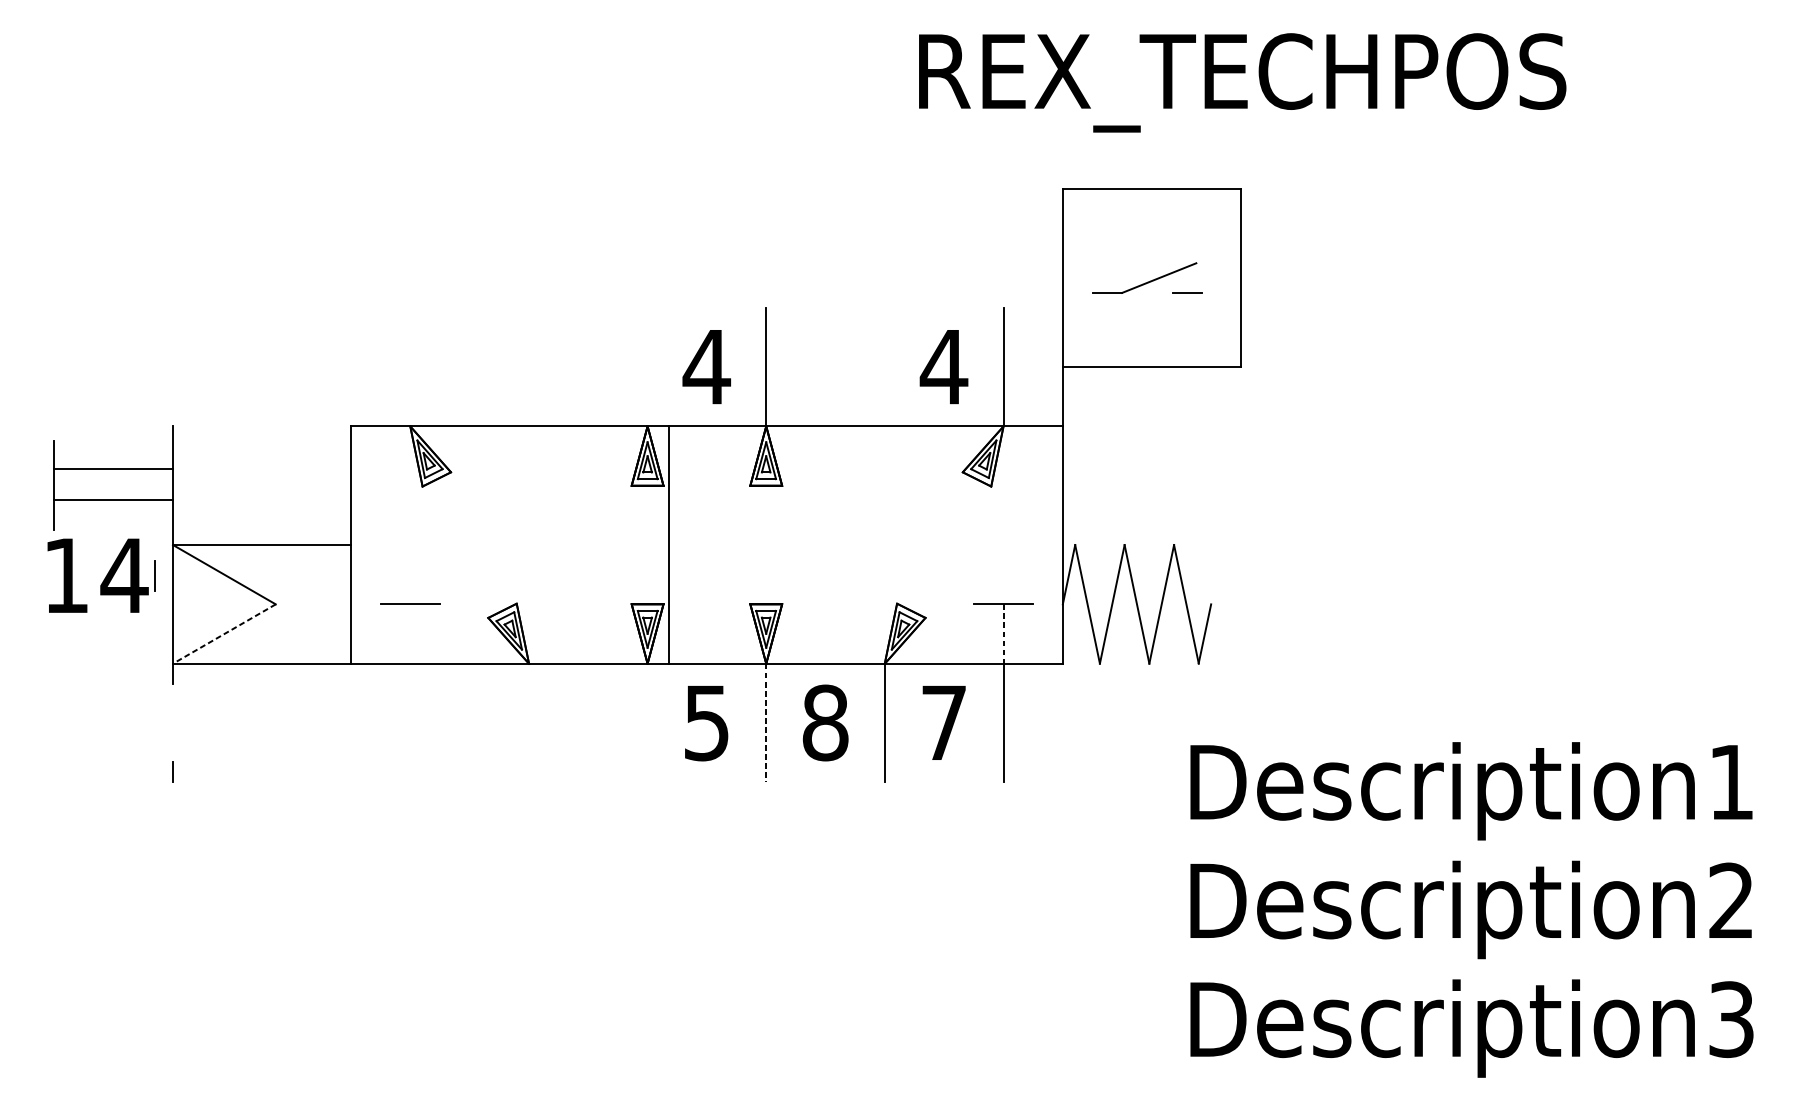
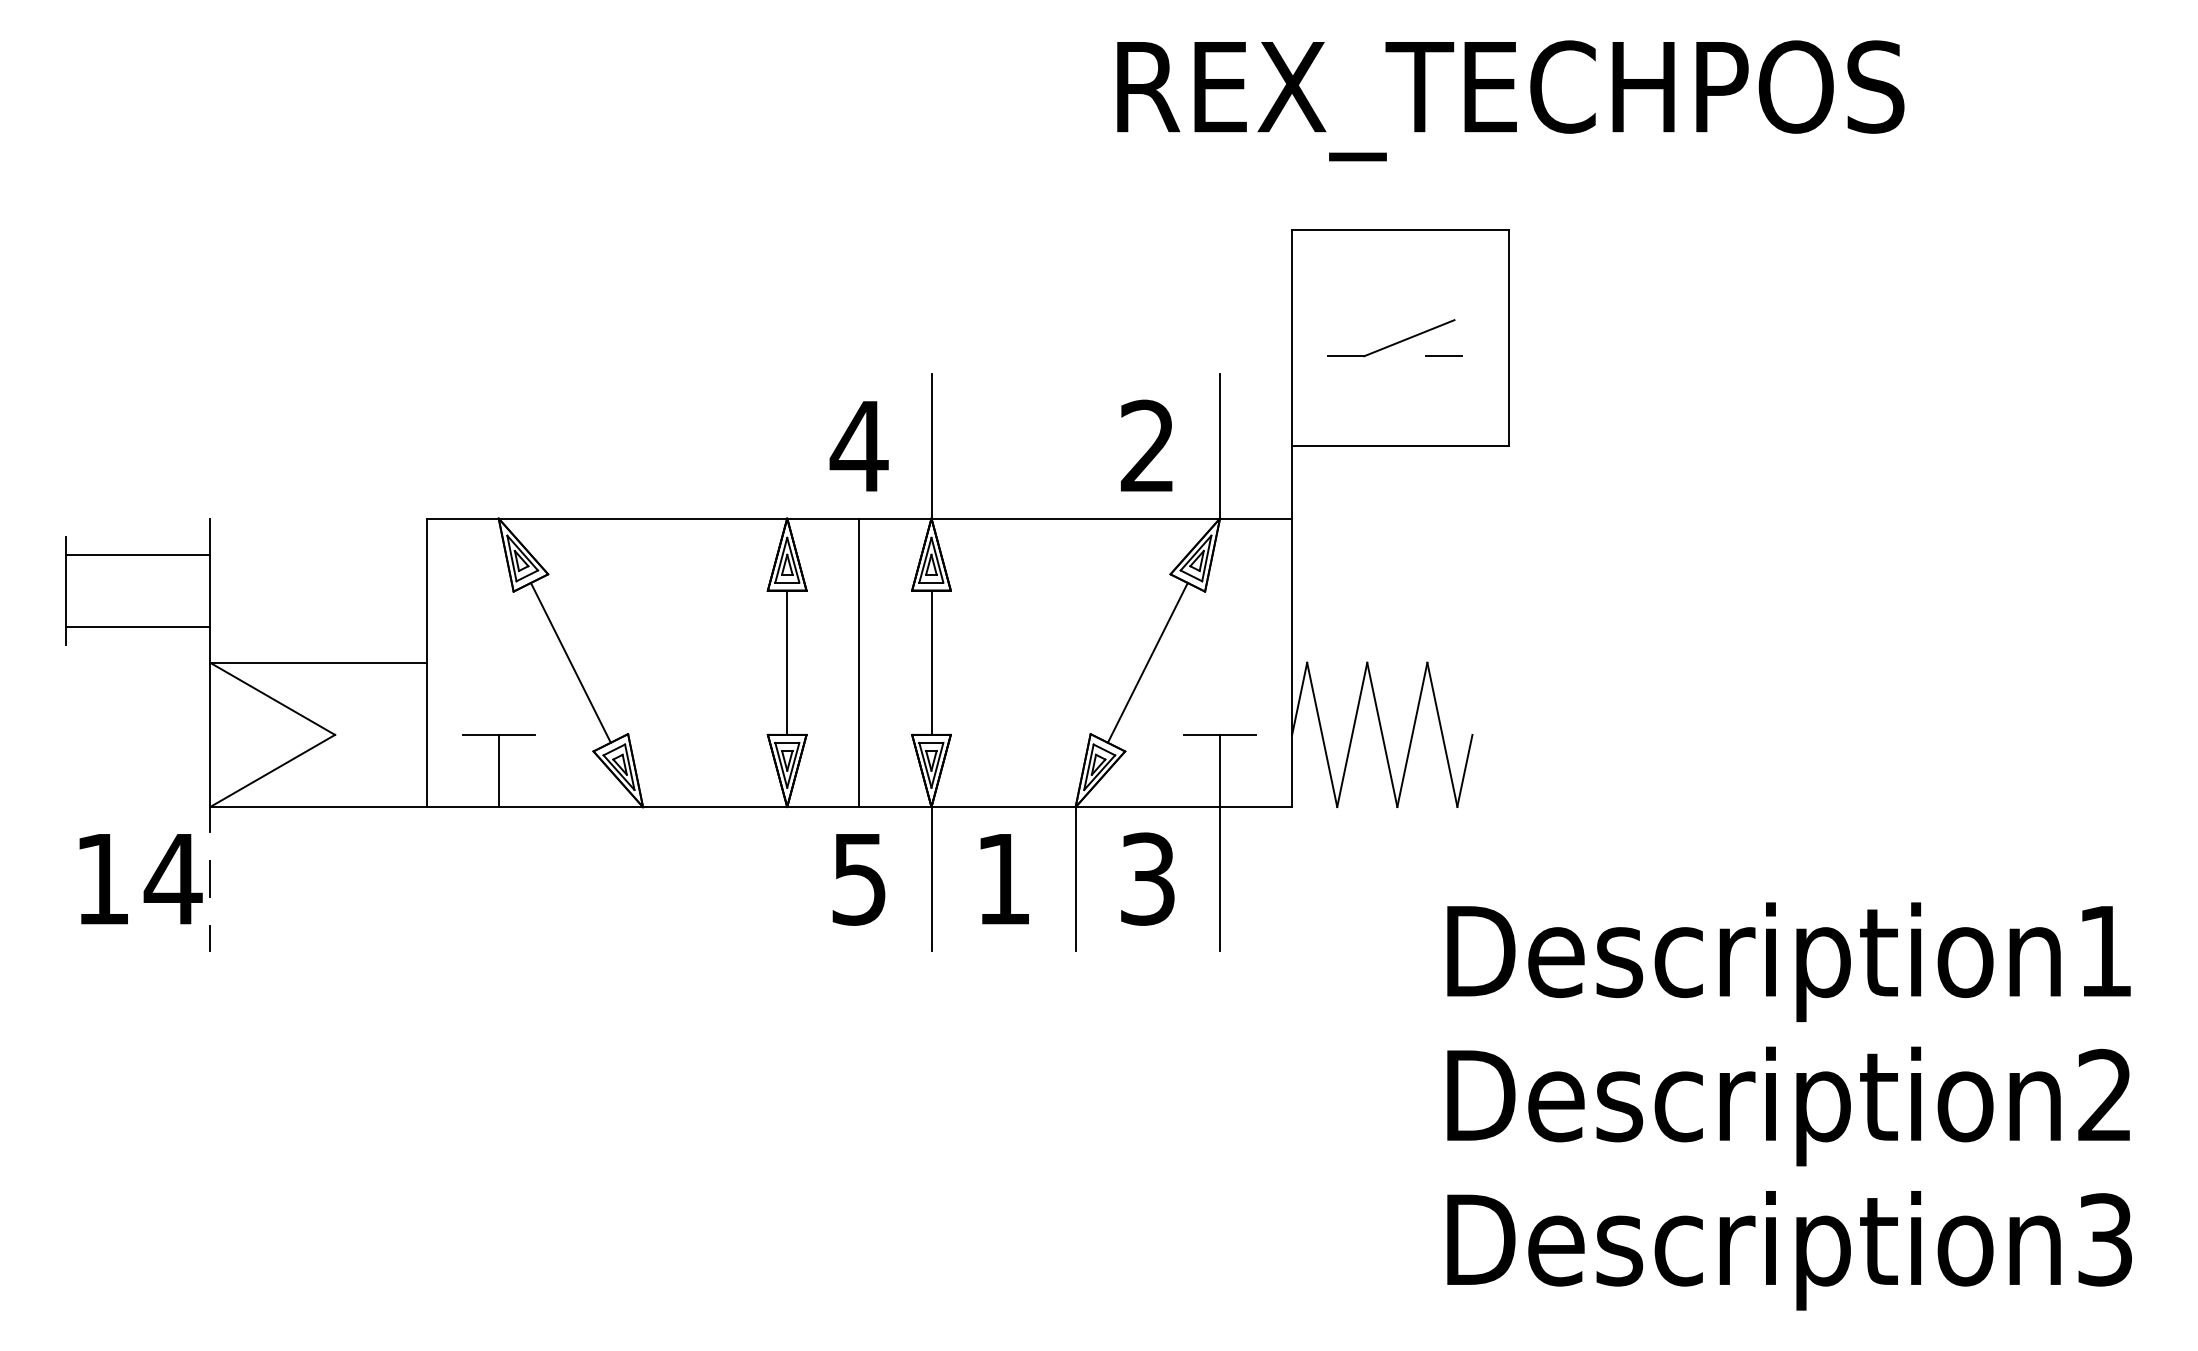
text: (943, 366) -> (1147, 445), 4 -> 2
line: (113, 469) -> (137, 626), moved
line: (113, 500) -> (137, 554), moved
line: (469, 544) -> (570, 662), added
line: (647, 544) -> (787, 662), added
line: (669, 544) -> (859, 662), moved
line: (766, 544) -> (931, 662), added
line: (943, 544) -> (1147, 662), added
part: (100, 576) -> (144, 879), moved
line: (410, 633) -> (498, 770), added
line: (224, 634) -> (272, 771), dashed -> solid
line: (1003, 634) -> (1220, 771), dashed -> solid
text: (825, 722) -> (1003, 878), 8 -> 1
text: (943, 722) -> (1147, 878), 7 -> 3
line: (766, 723) -> (931, 879), dashed -> solid

